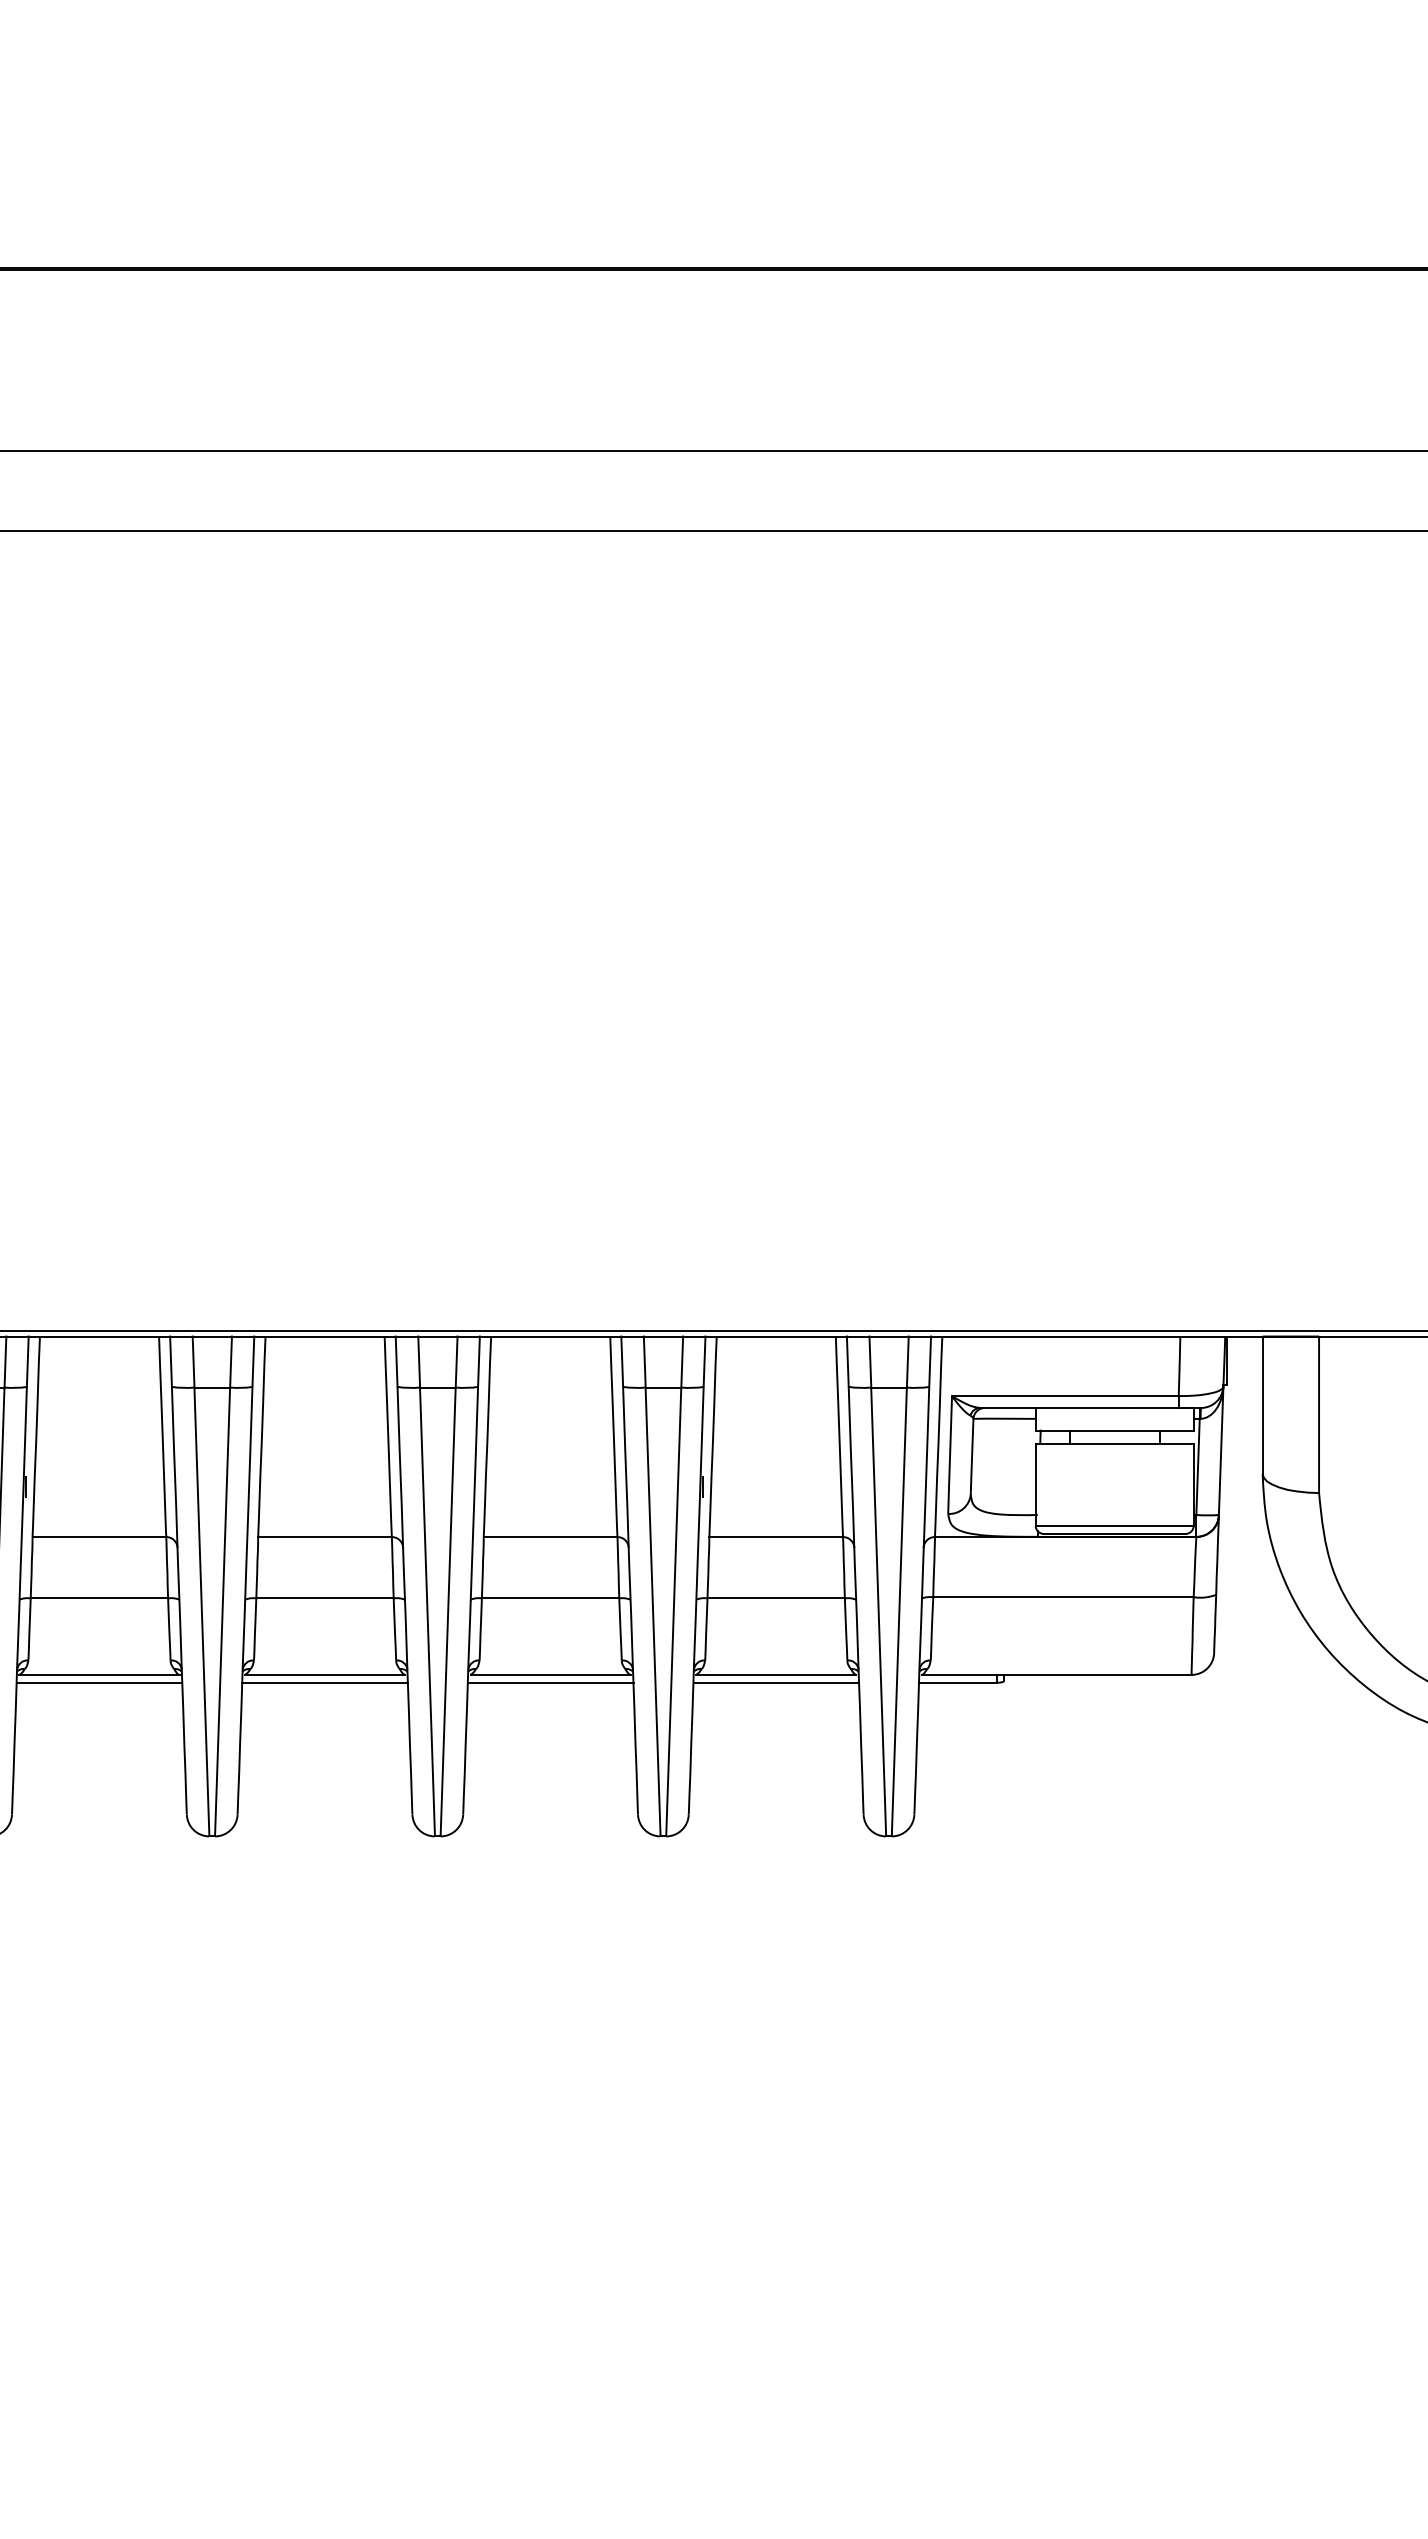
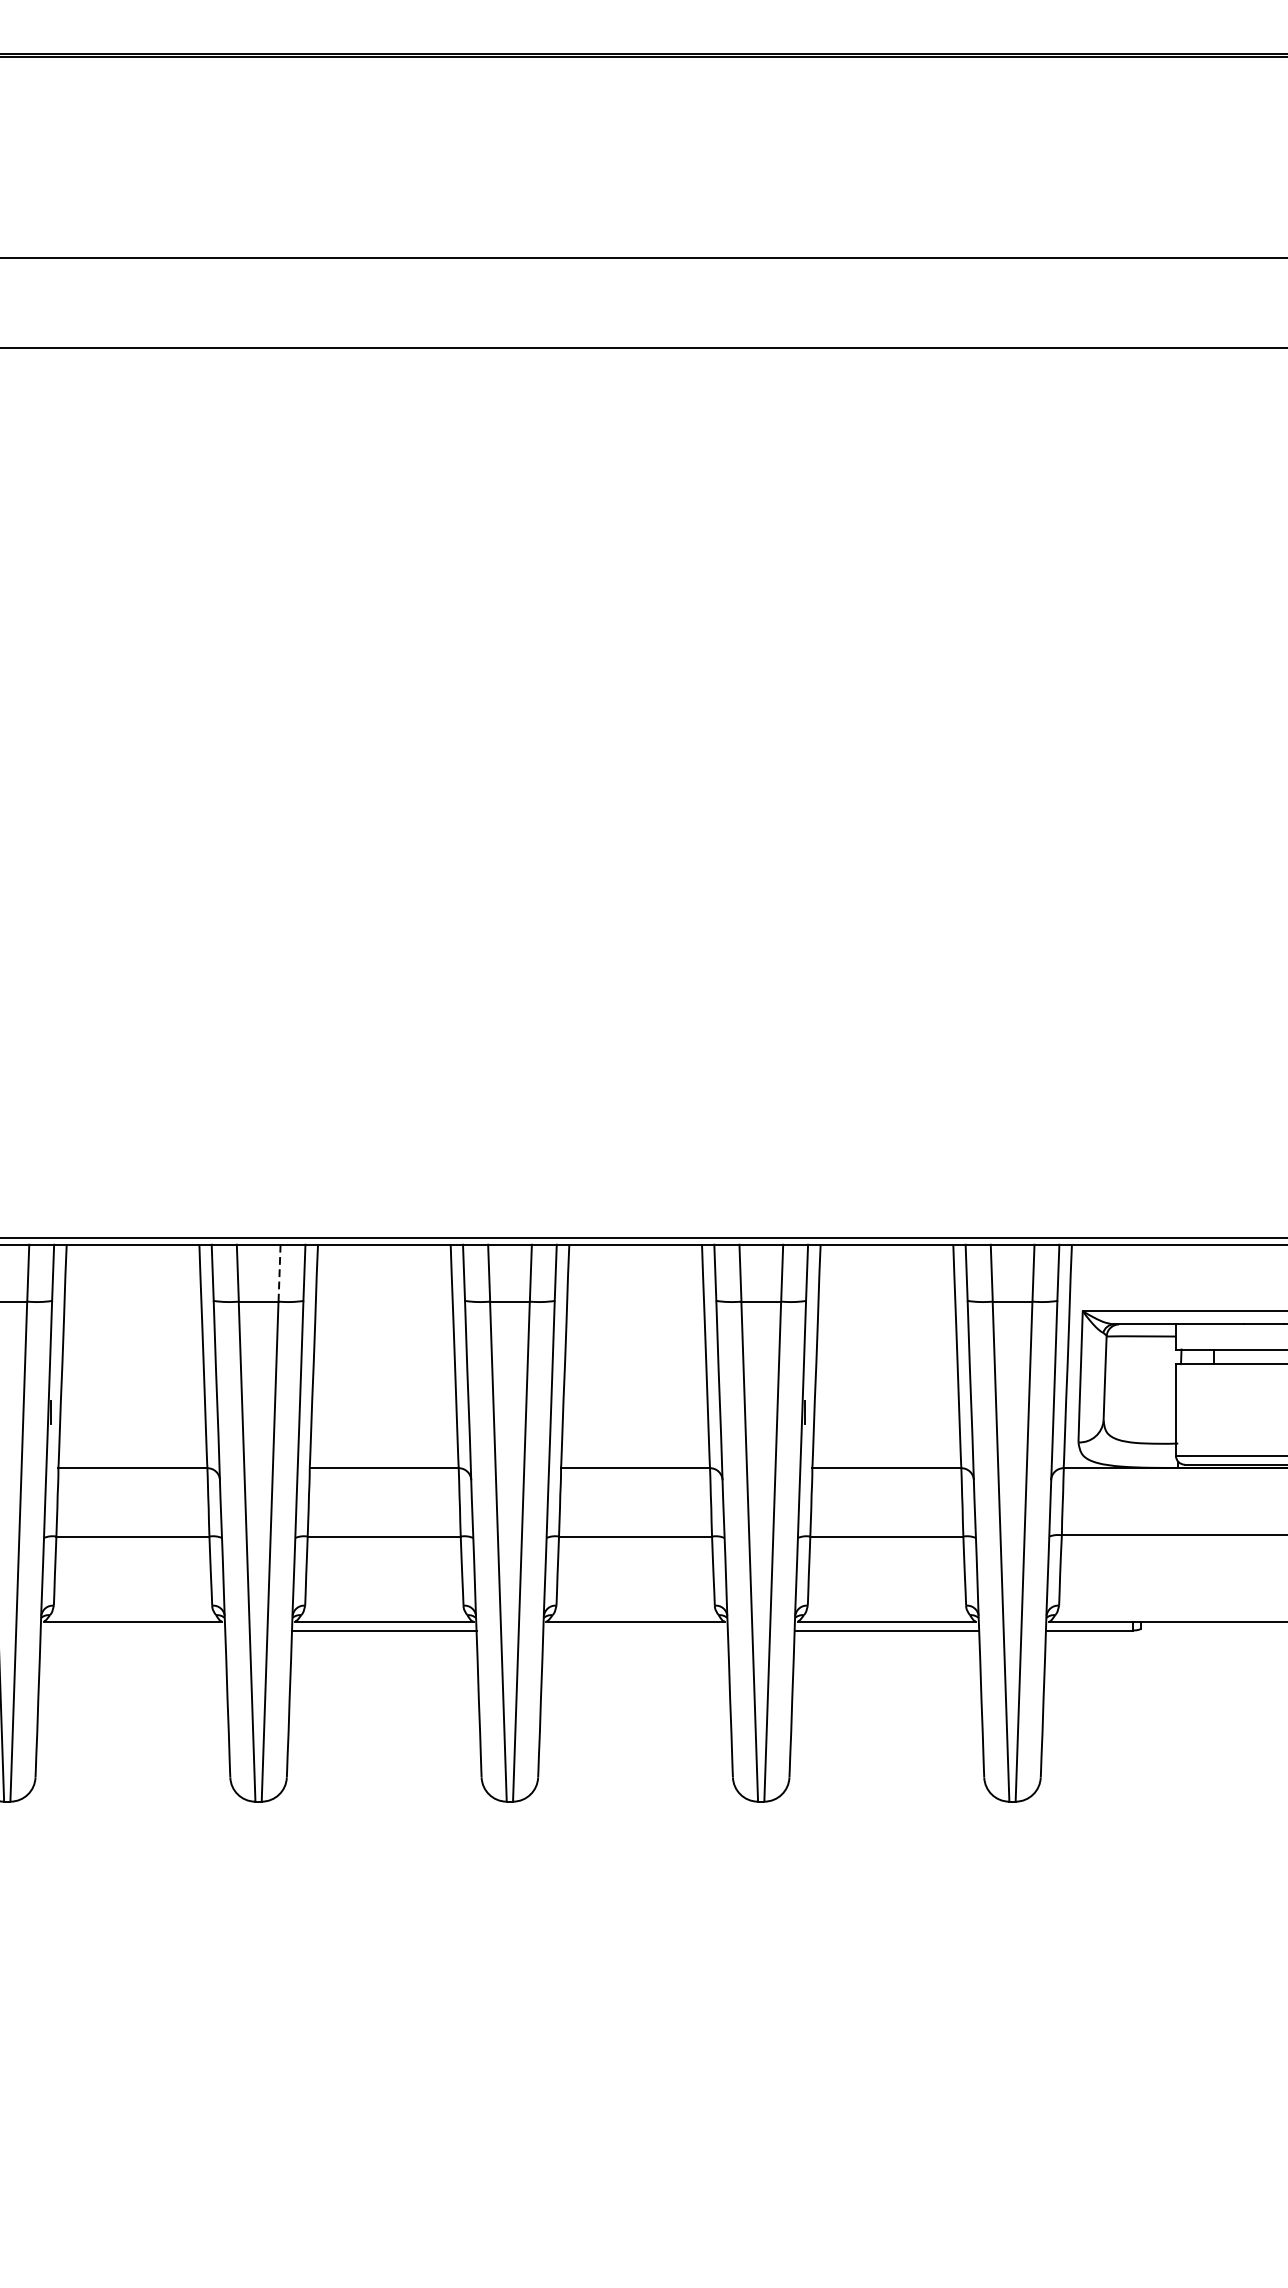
line: (231, 1362) -> (280, 1273), solid -> dashed
line: (99, 1682) -> (133, 1630), removed
line: (550, 1682) -> (635, 1630), removed

